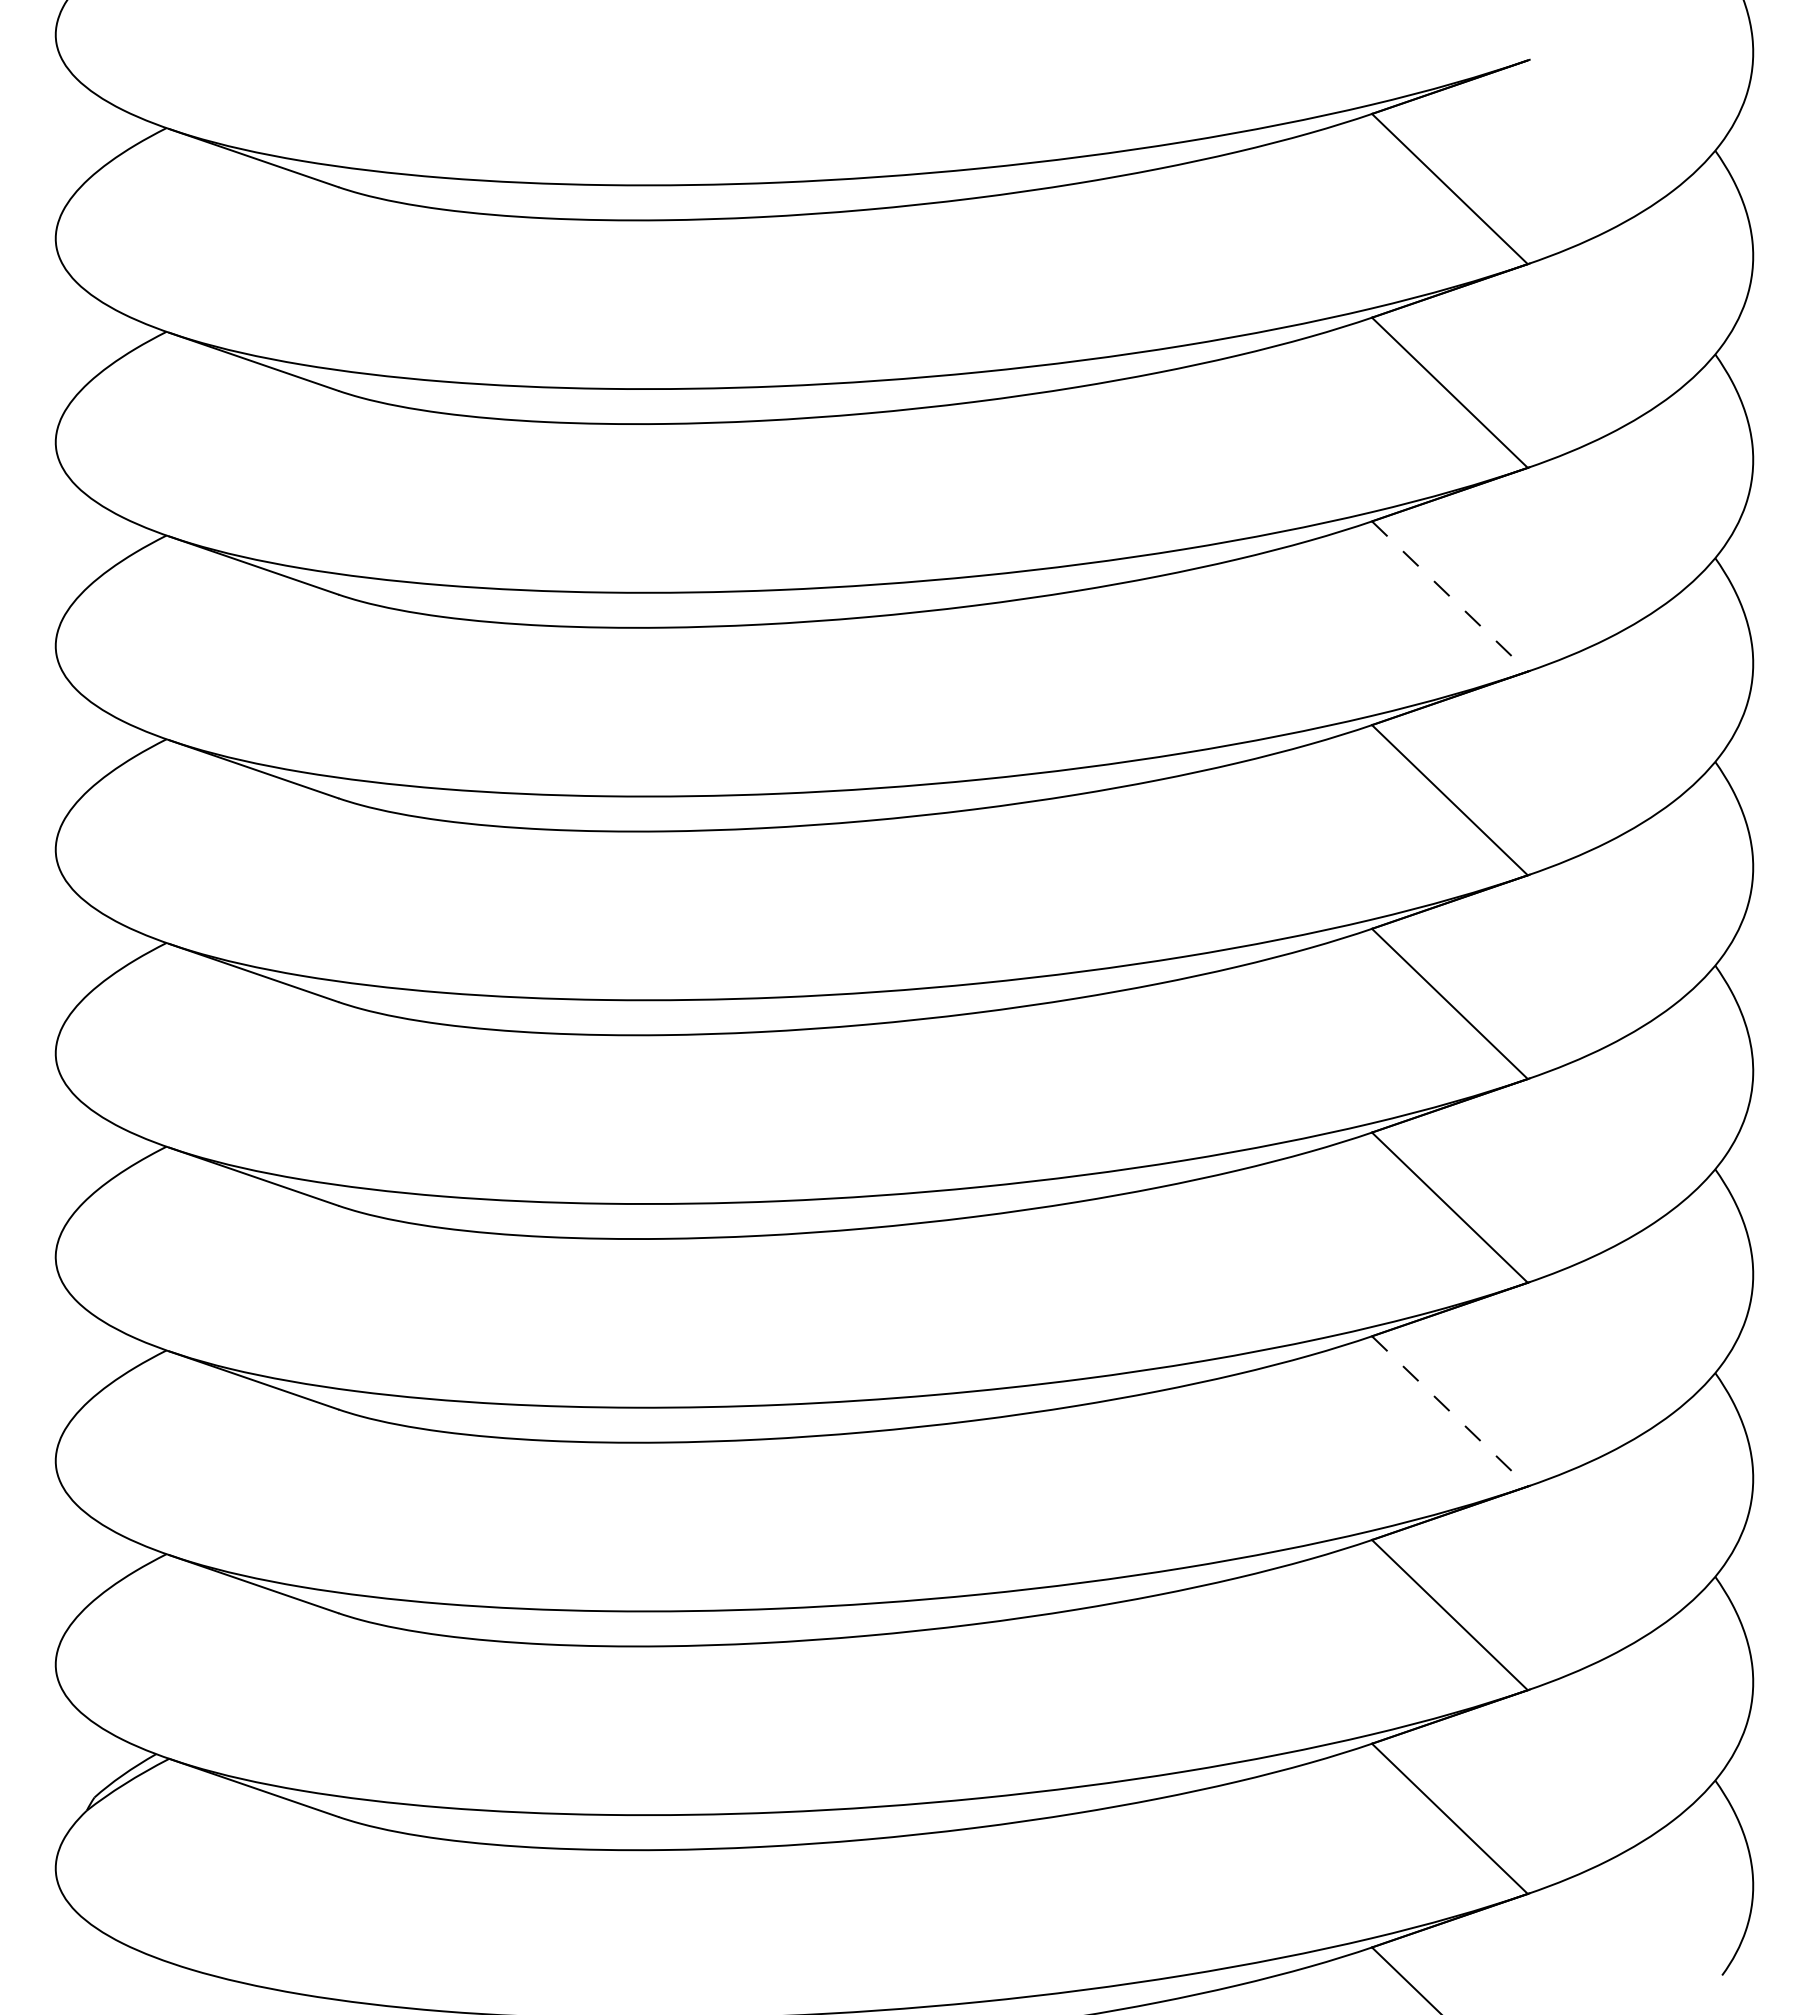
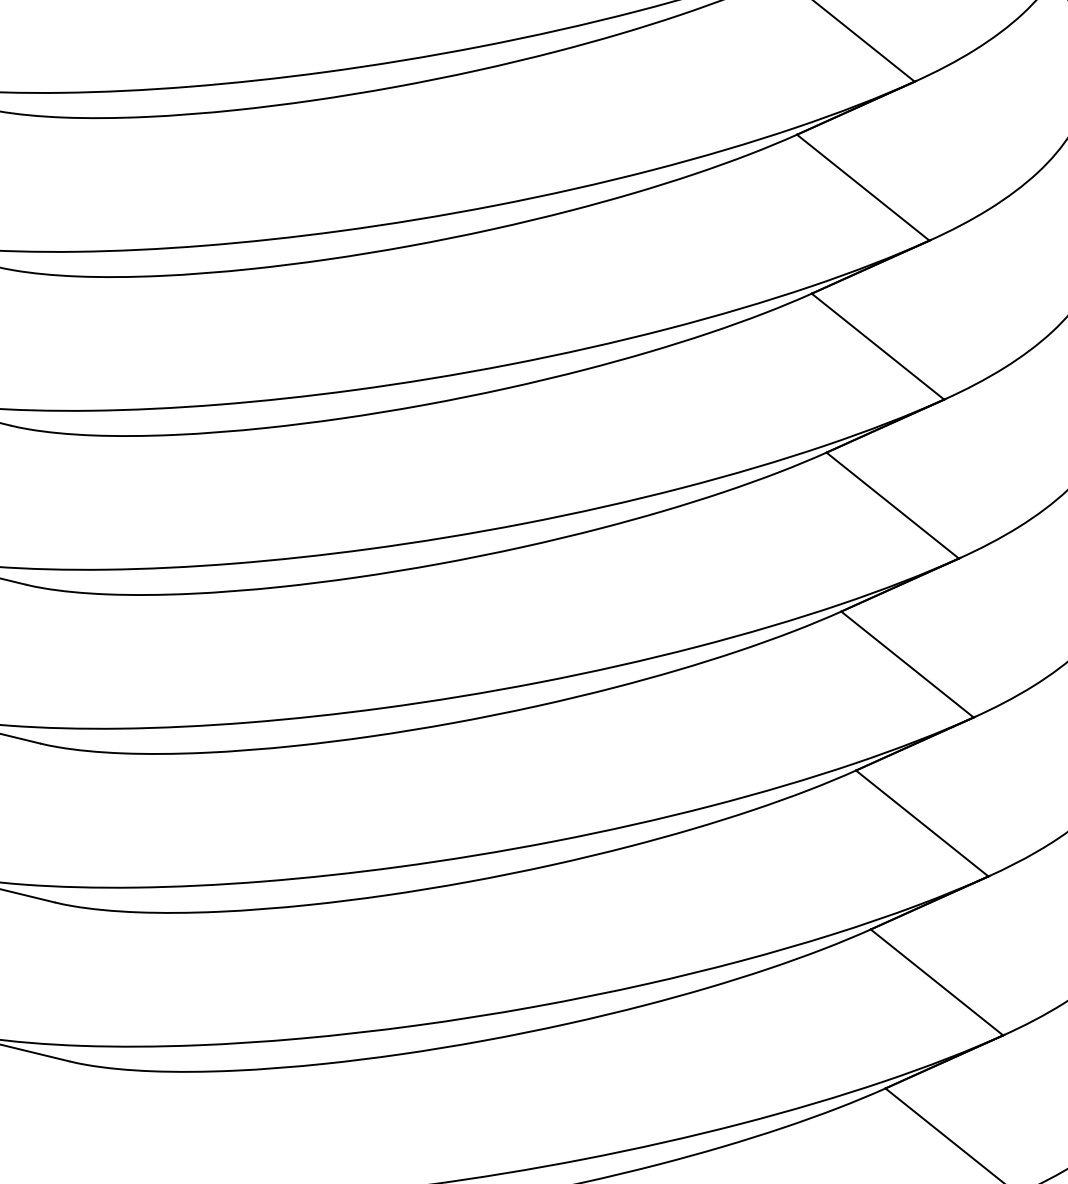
line: (1450, 596) -> (878, 346), dashed -> solid
line: (1450, 1411) -> (937, 982), dashed -> solid

